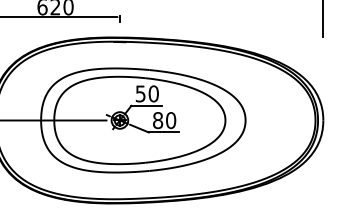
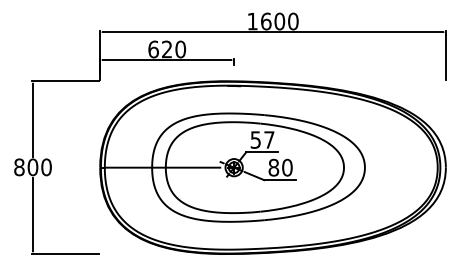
text: (153, 93) -> (269, 139), 50 -> 57

